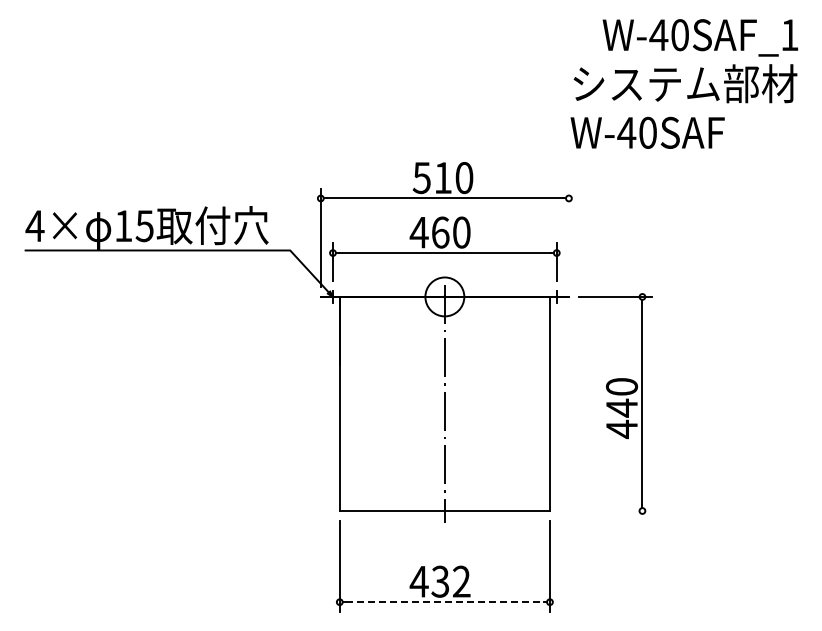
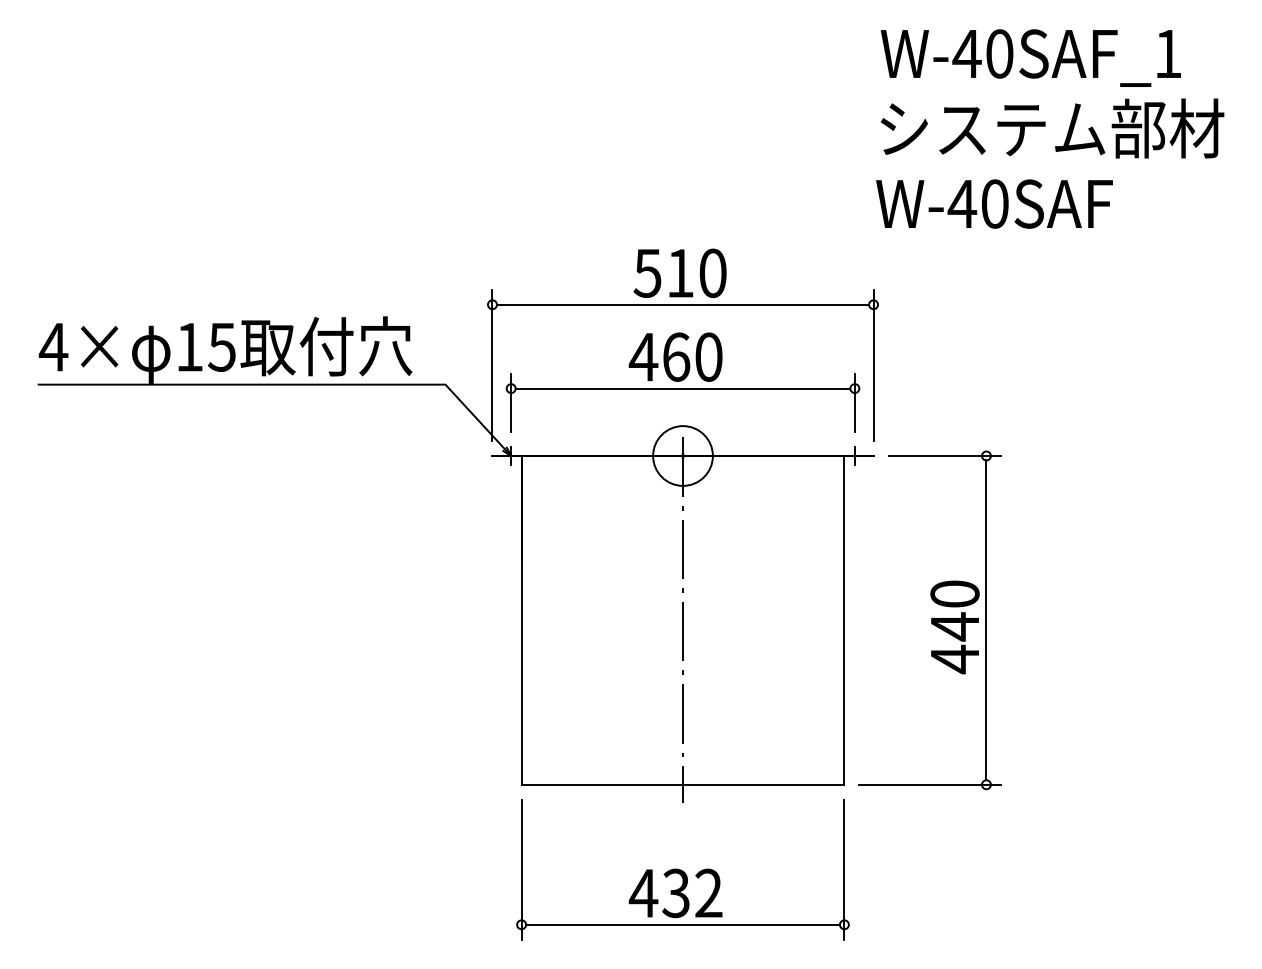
text: (699, 37) -> (1029, 57), moved
line: (568, 237) -> (872, 364), added
line: (605, 511) -> (929, 785), added
line: (445, 602) -> (683, 925), dashed -> solid

